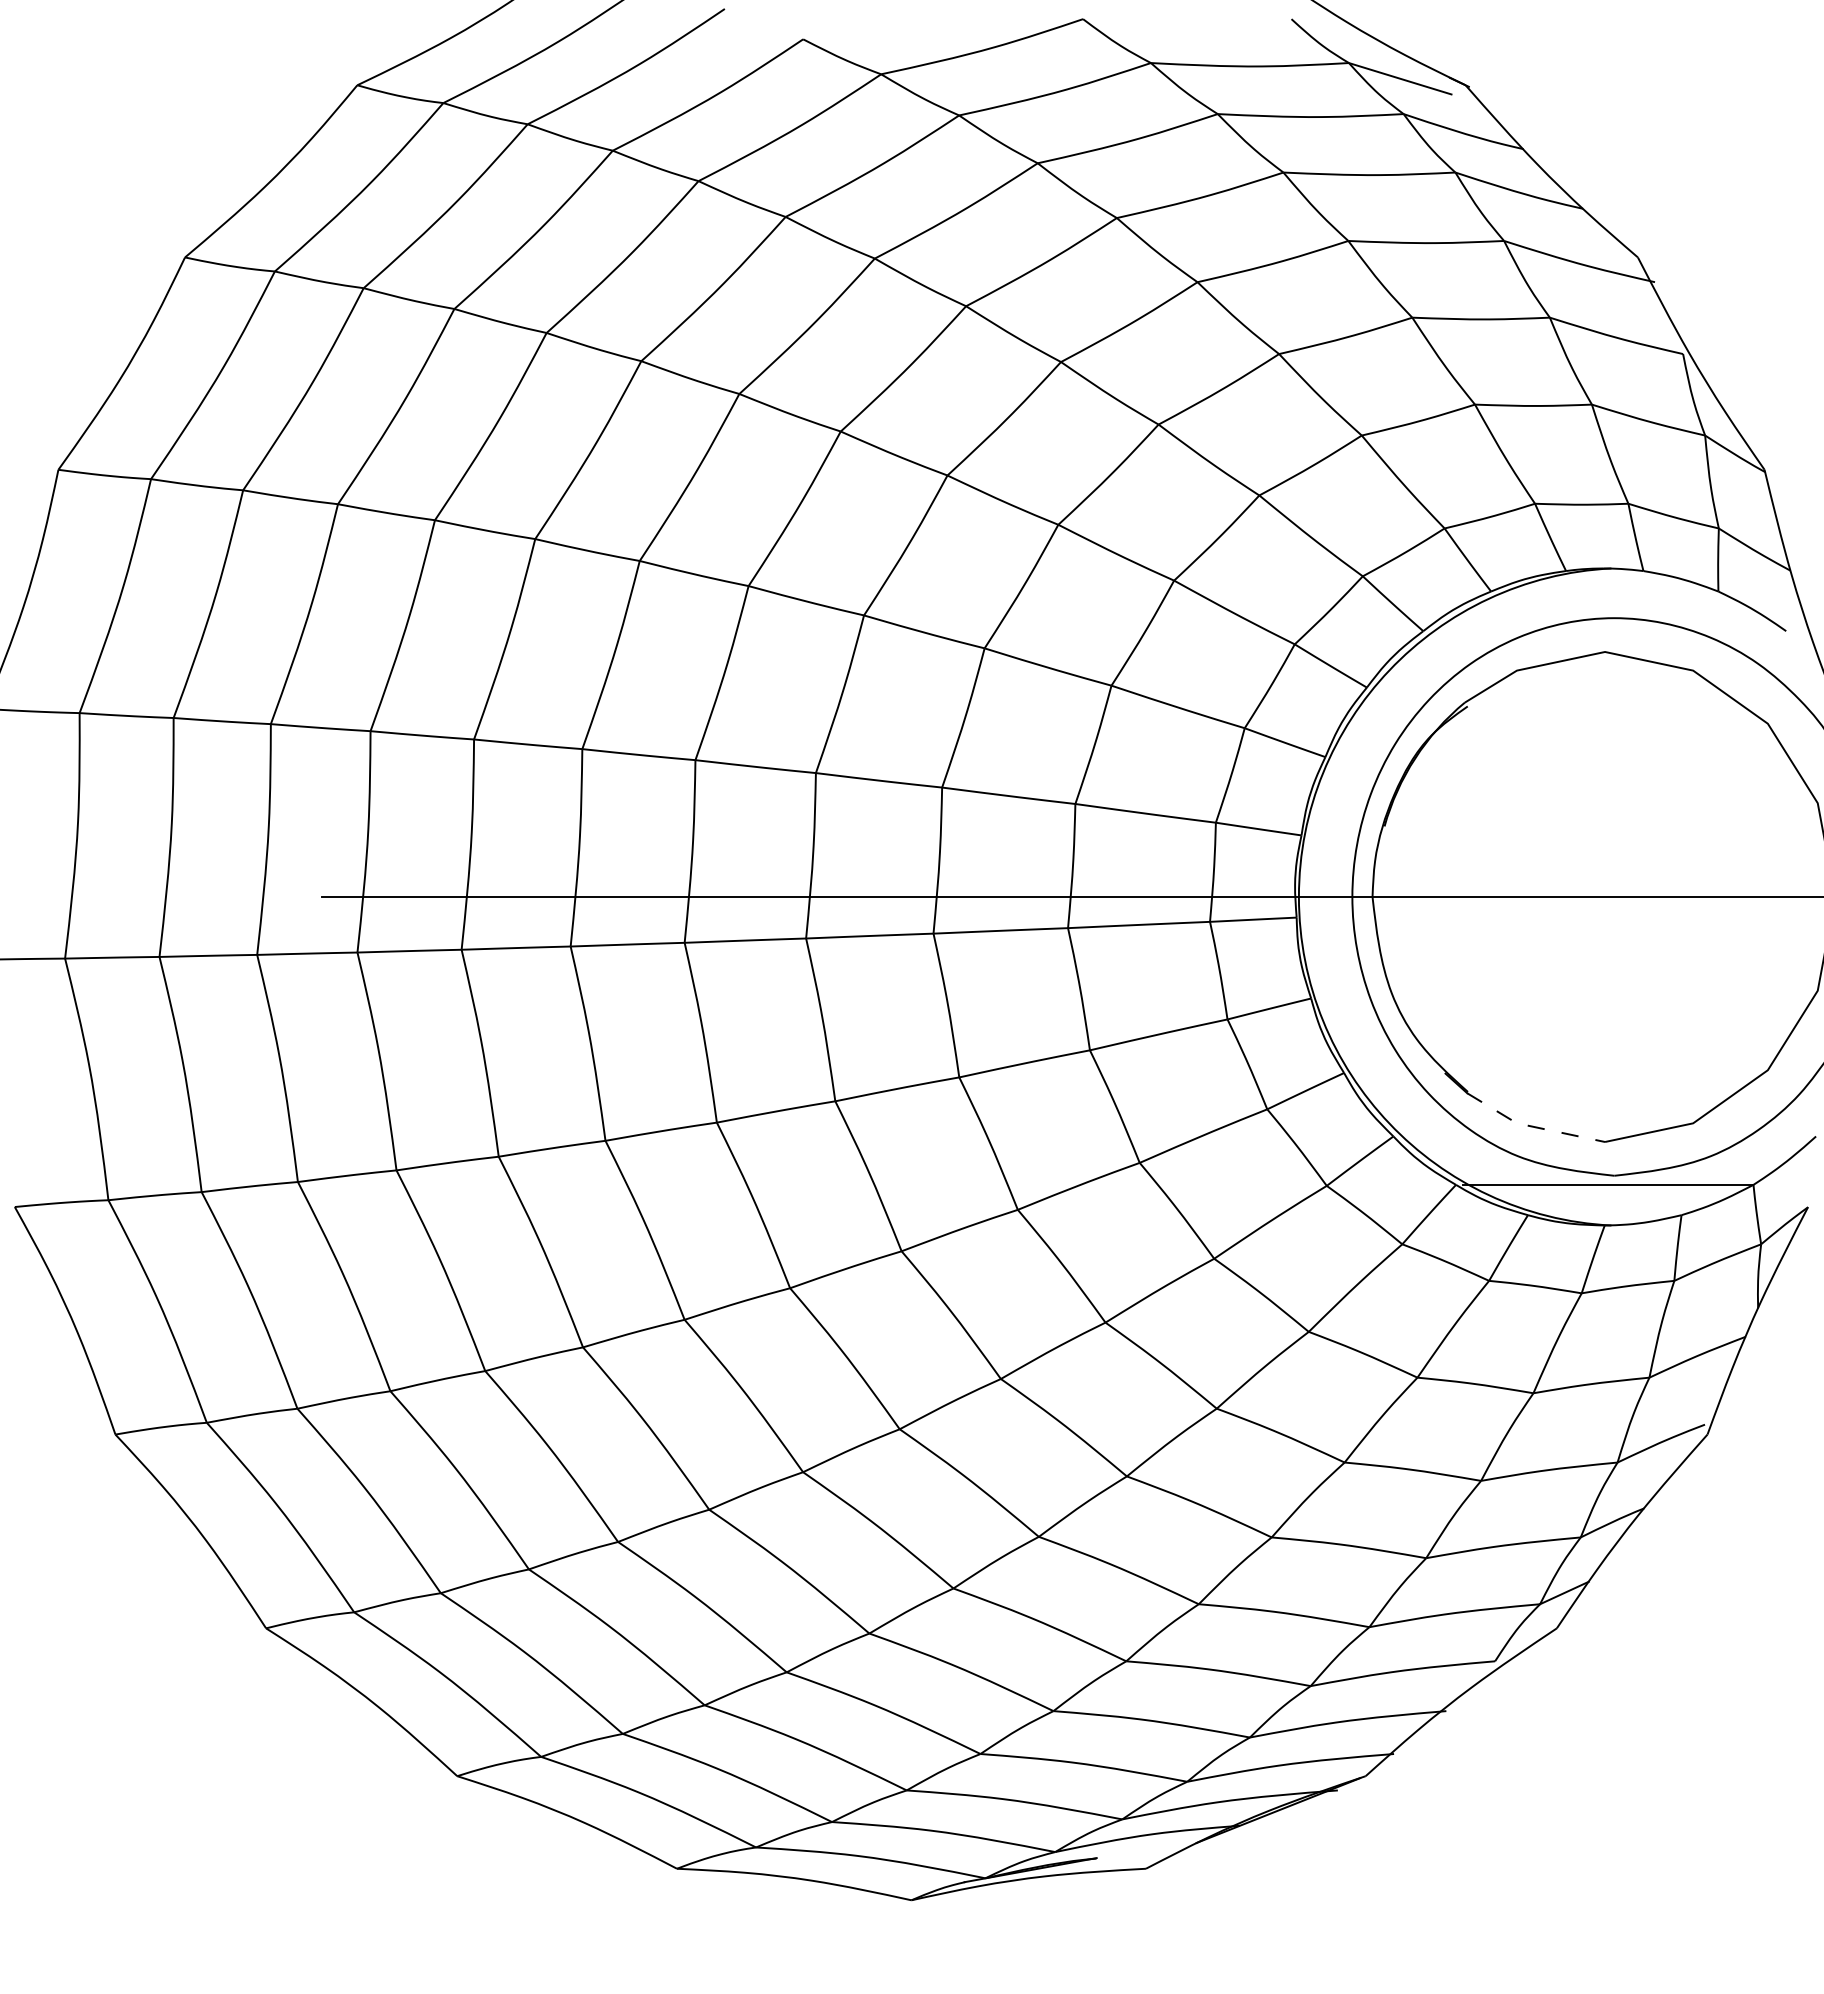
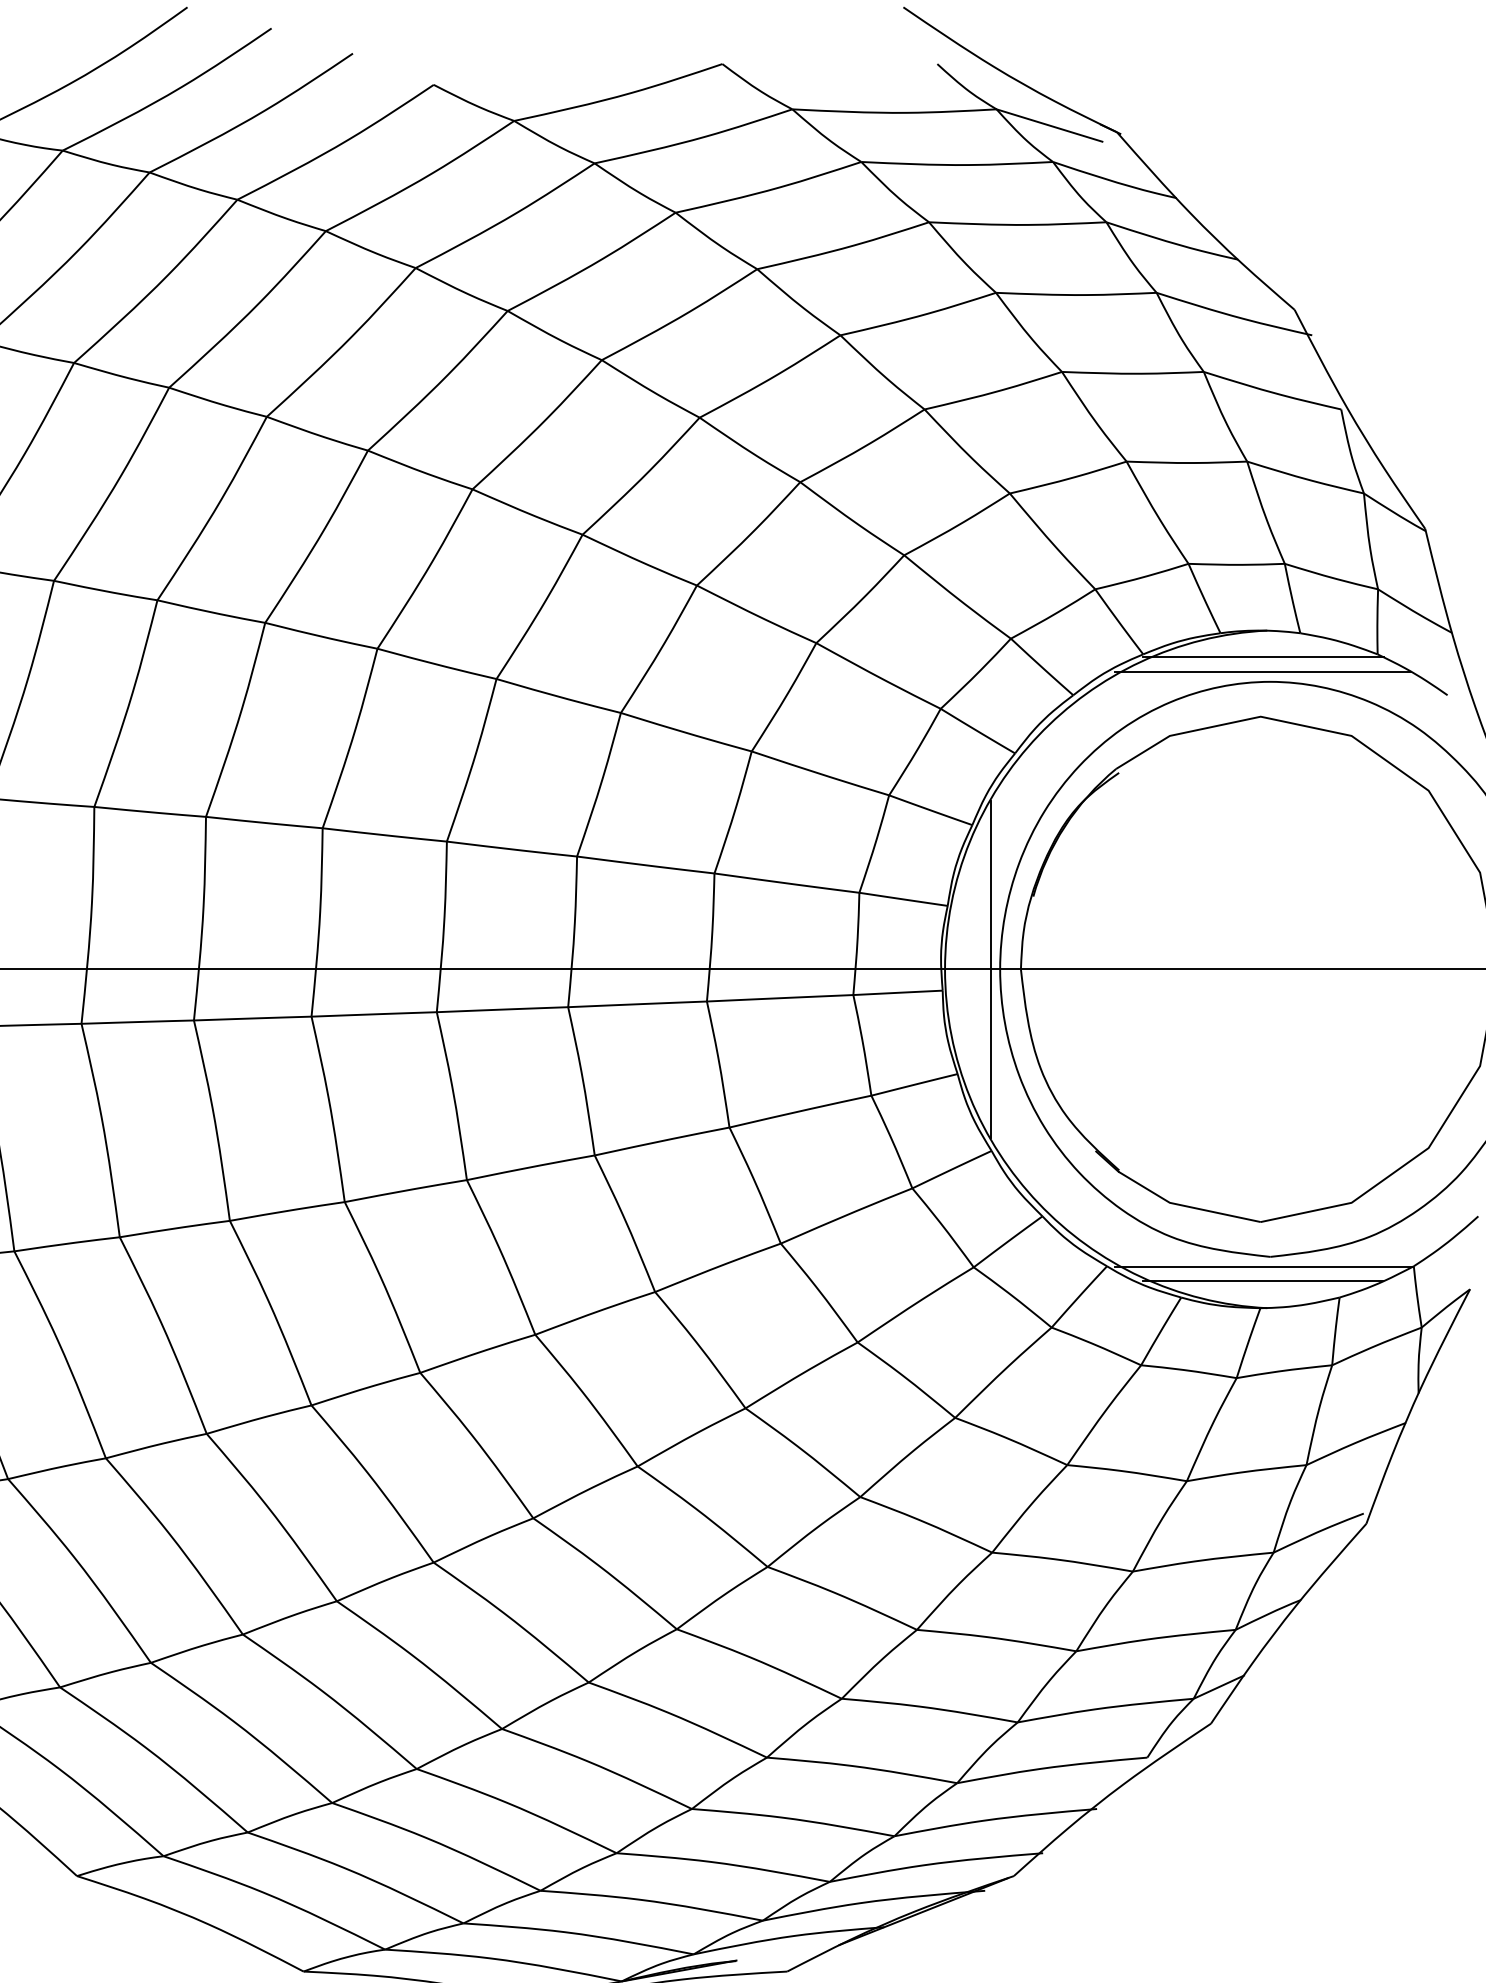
line: (1607, 594) -> (1263, 657), added
line: (1607, 608) -> (1263, 671), added
line: (1343, 896) -> (990, 968), added
line: (1532, 1126) -> (1185, 1206), dashed -> solid
line: (1607, 1199) -> (1263, 1281), added

